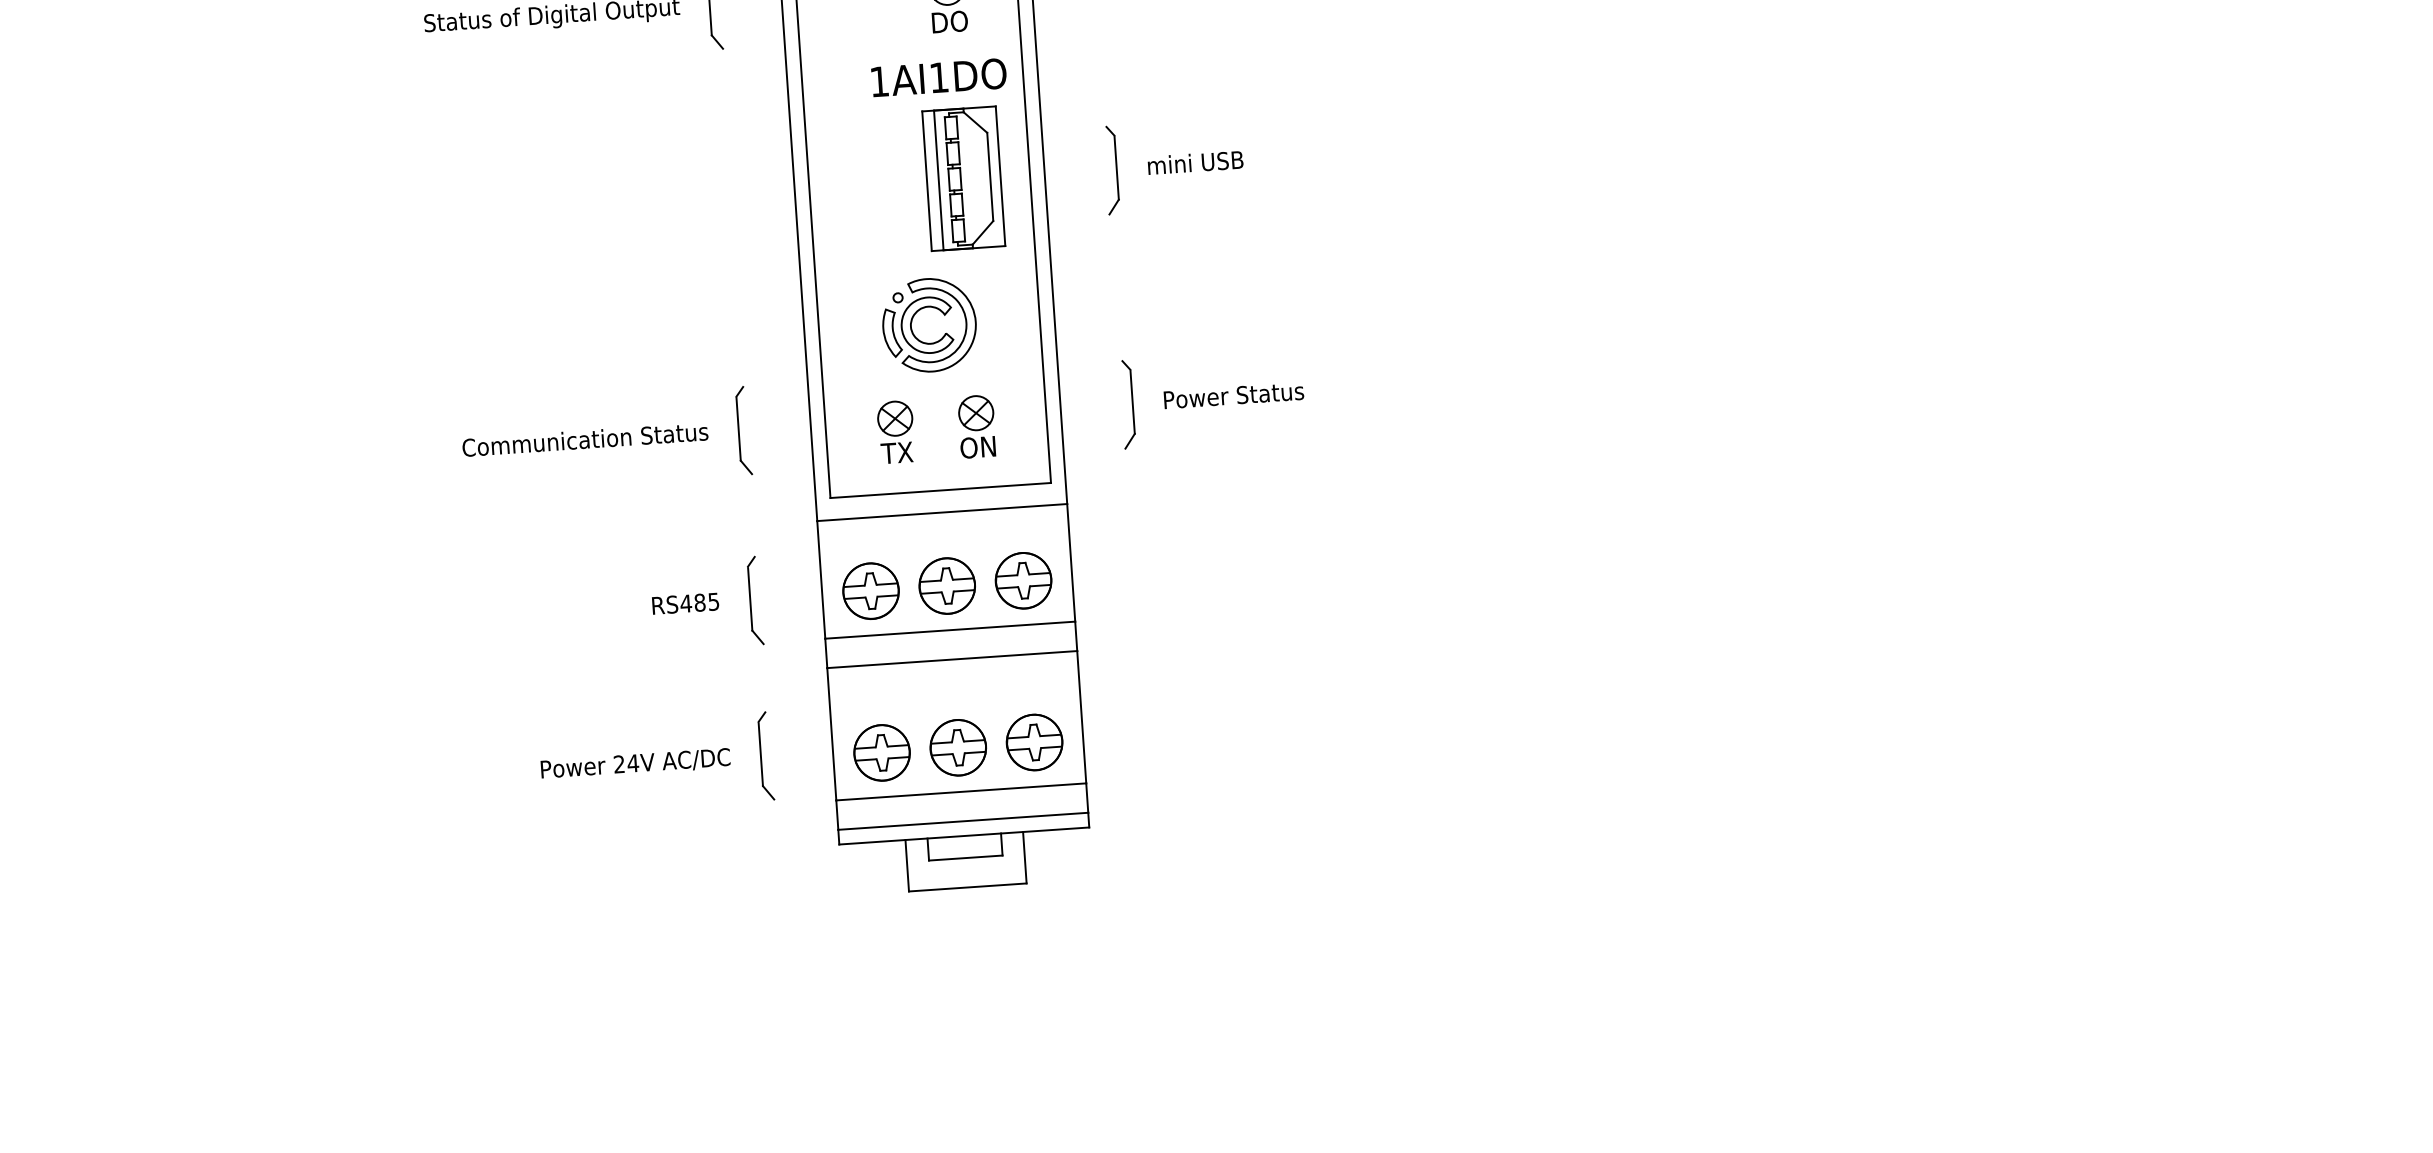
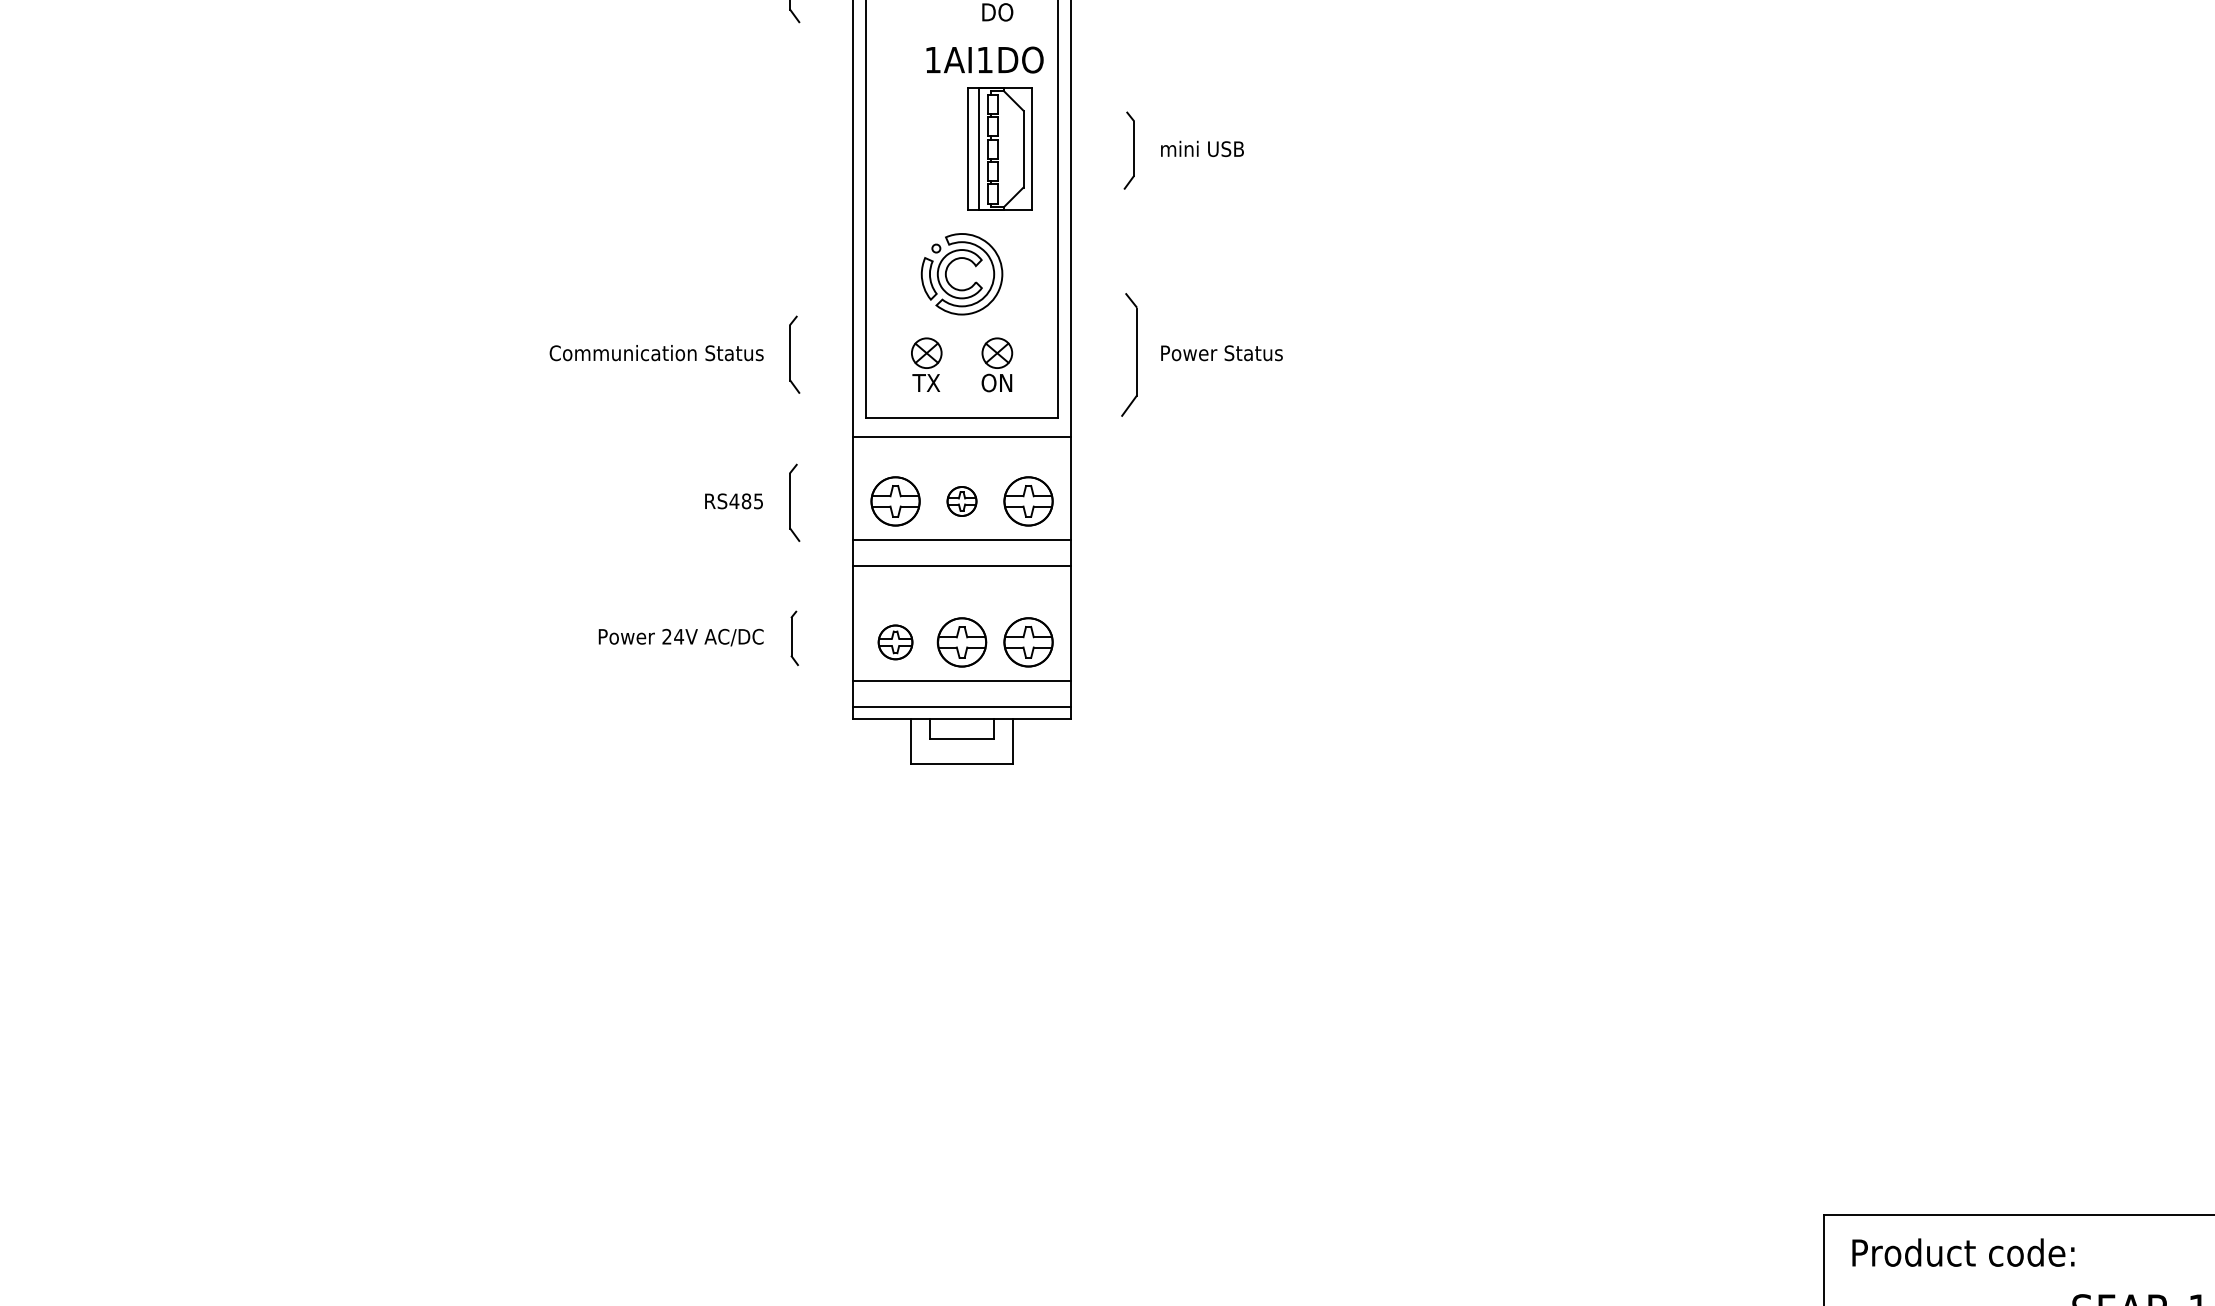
part: (1126, 404) -> (1128, 354), size x1.6
part: (946, 586) -> (961, 501), size x0.6
part: (881, 753) -> (895, 642), size x0.7
part: (765, 756) -> (794, 638), size x0.7

